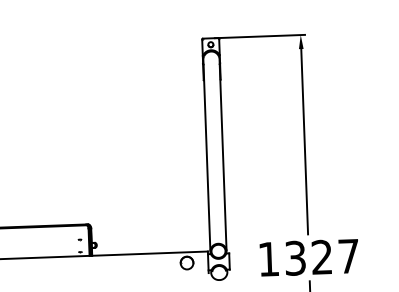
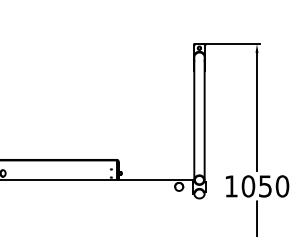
text: (322, 257) -> (265, 186), 1327 -> 1050

